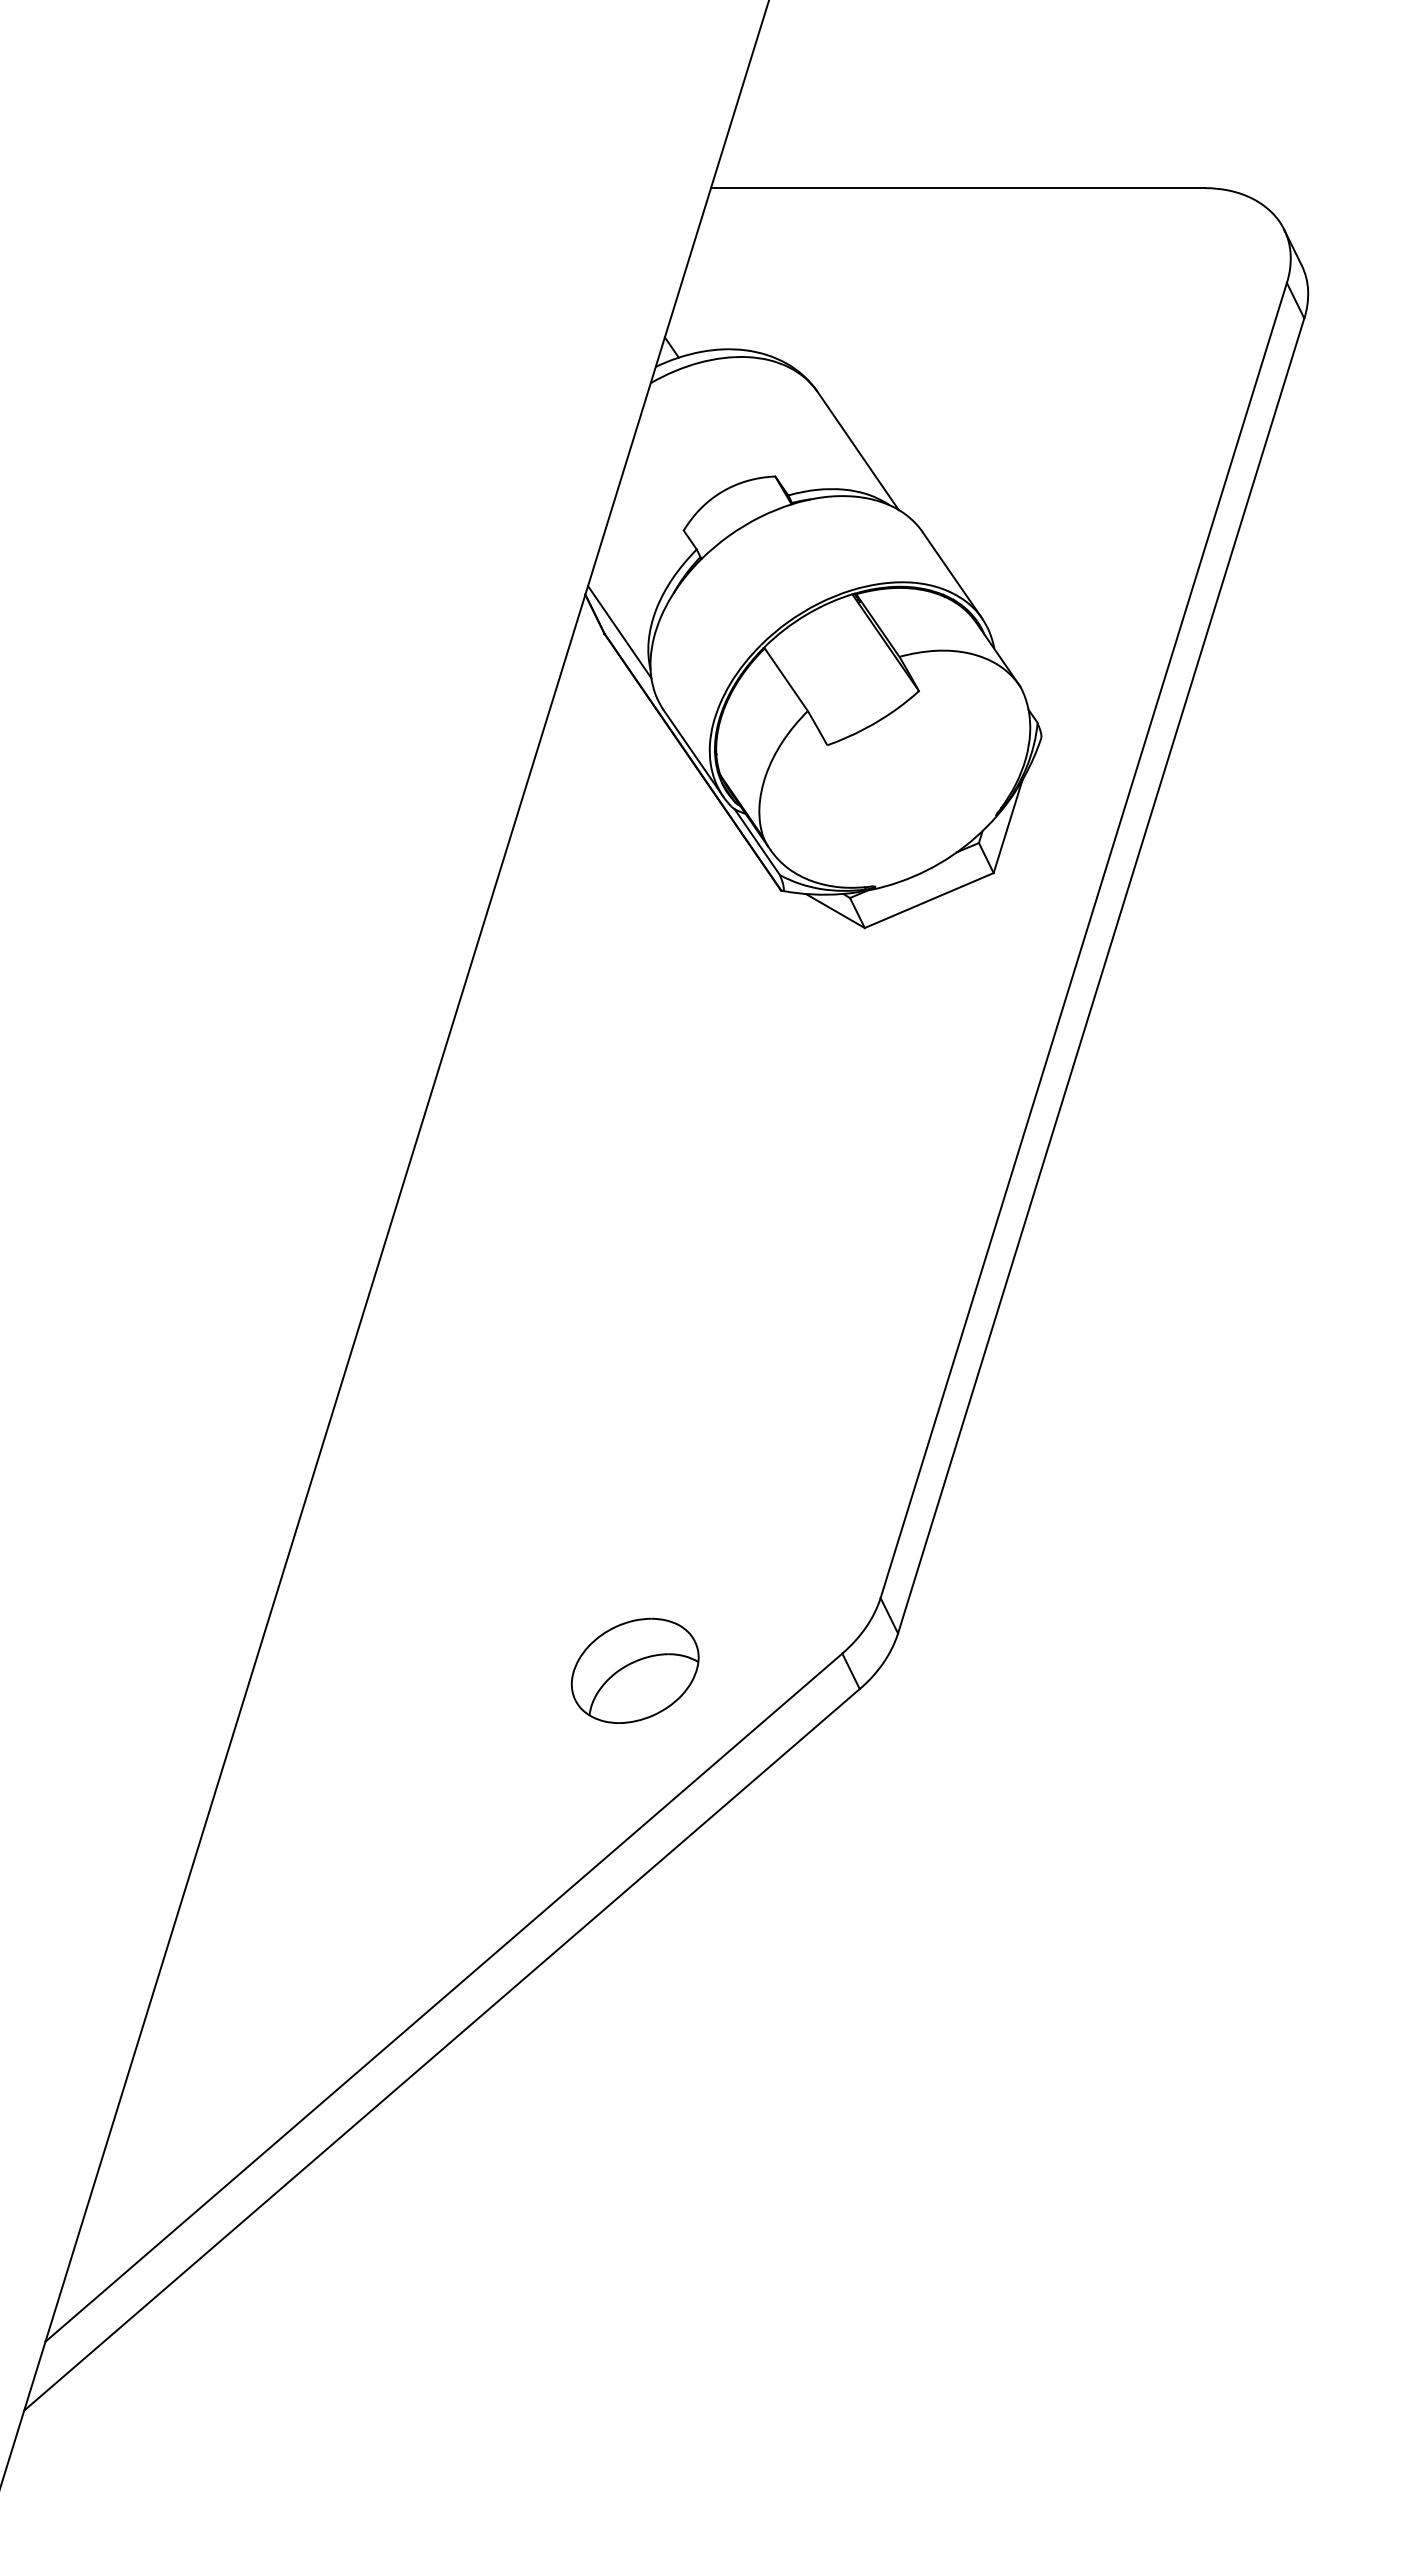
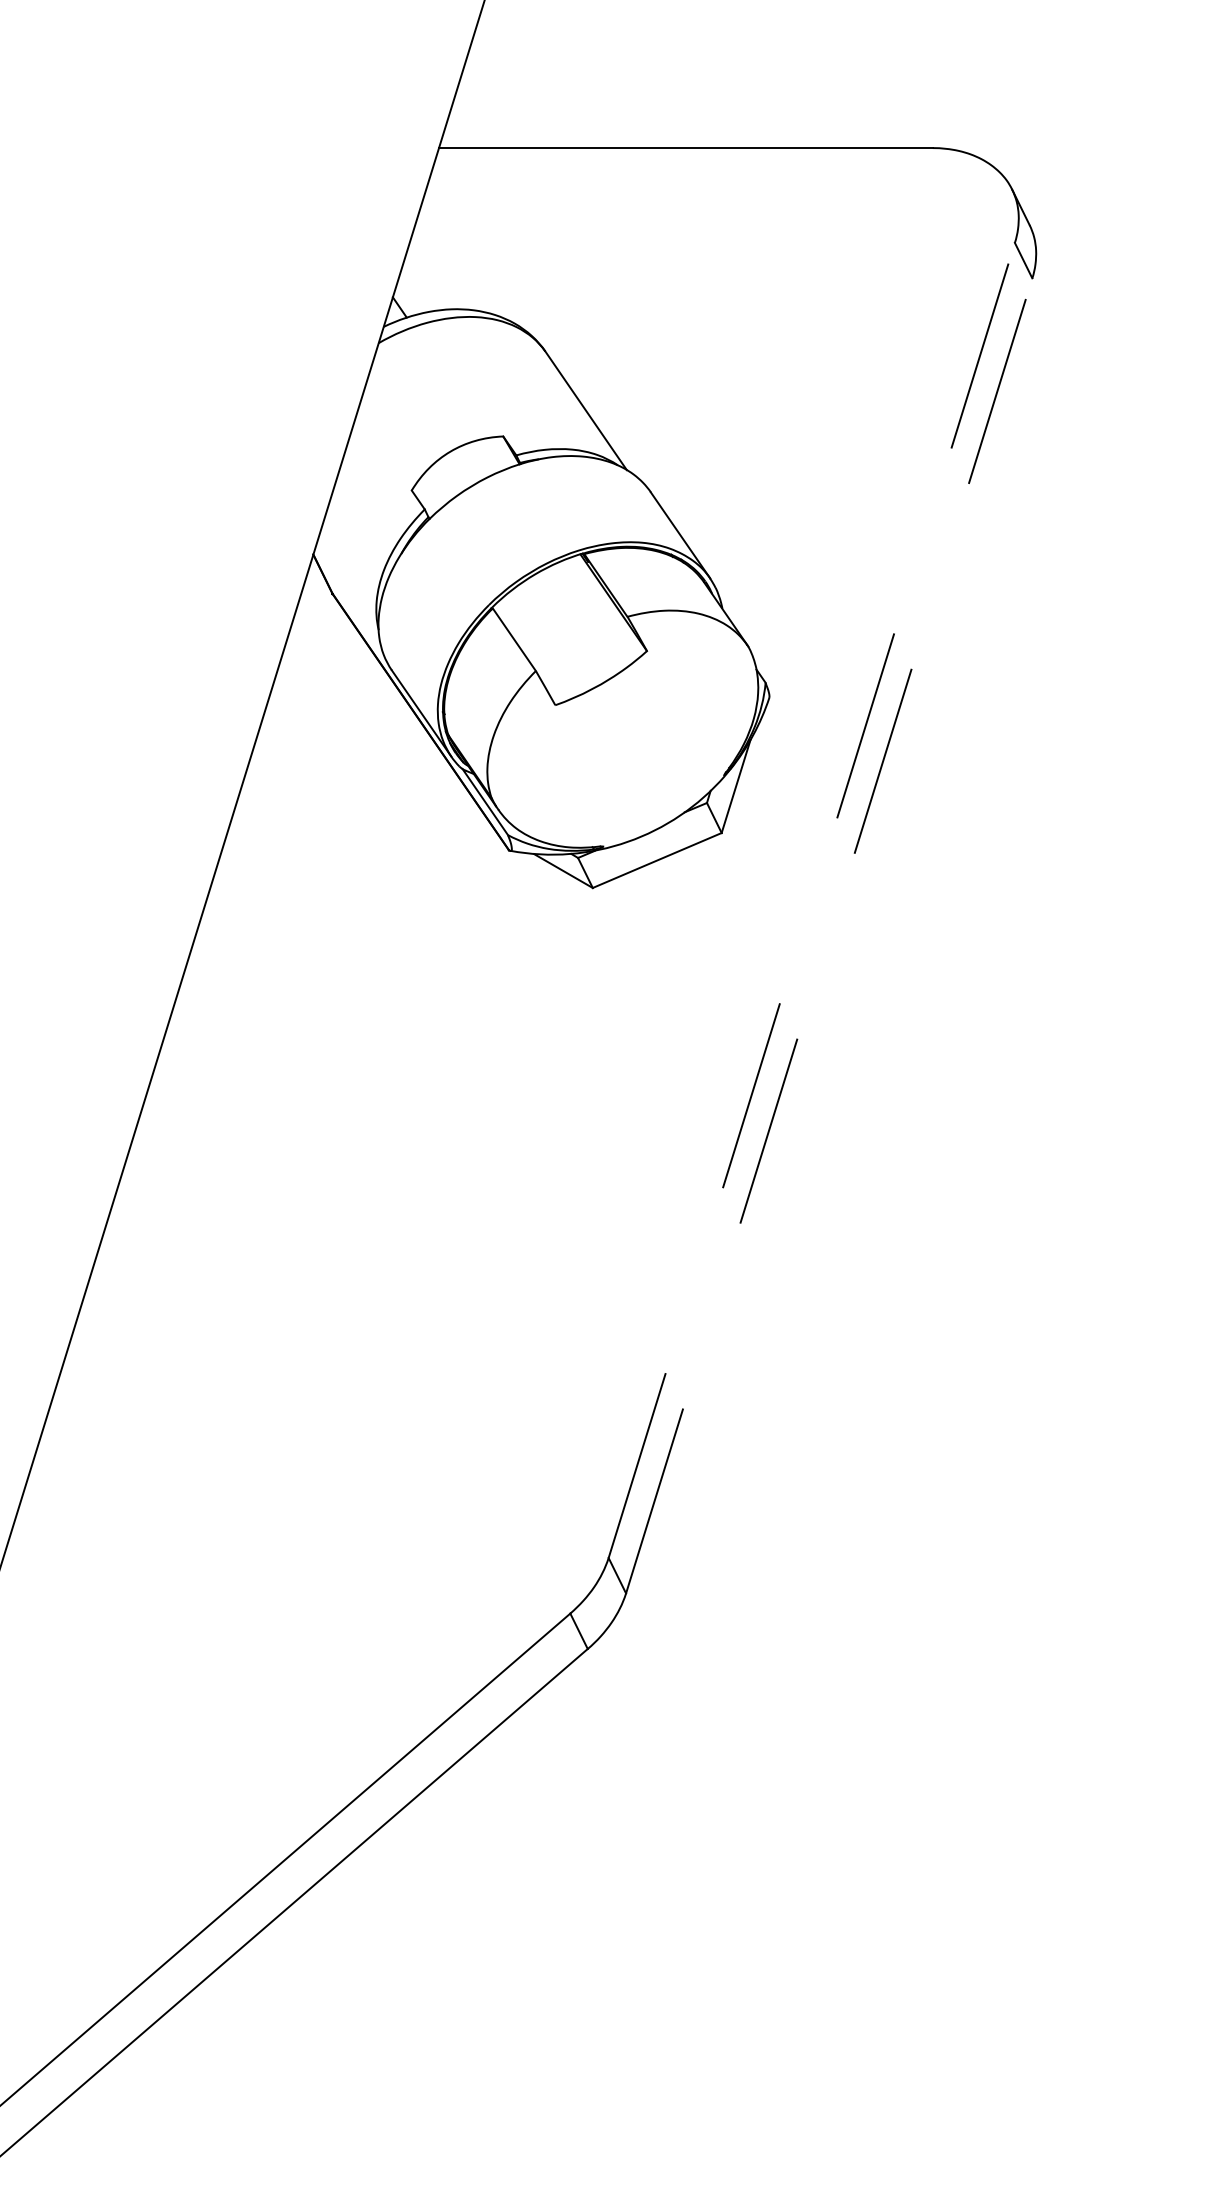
line: (619, 632) -> (347, 592), removed
line: (1083, 940) -> (811, 900), solid -> dashed
line: (1101, 975) -> (829, 935), solid -> dashed
part: (634, 1670) -> (362, 1630), removed

